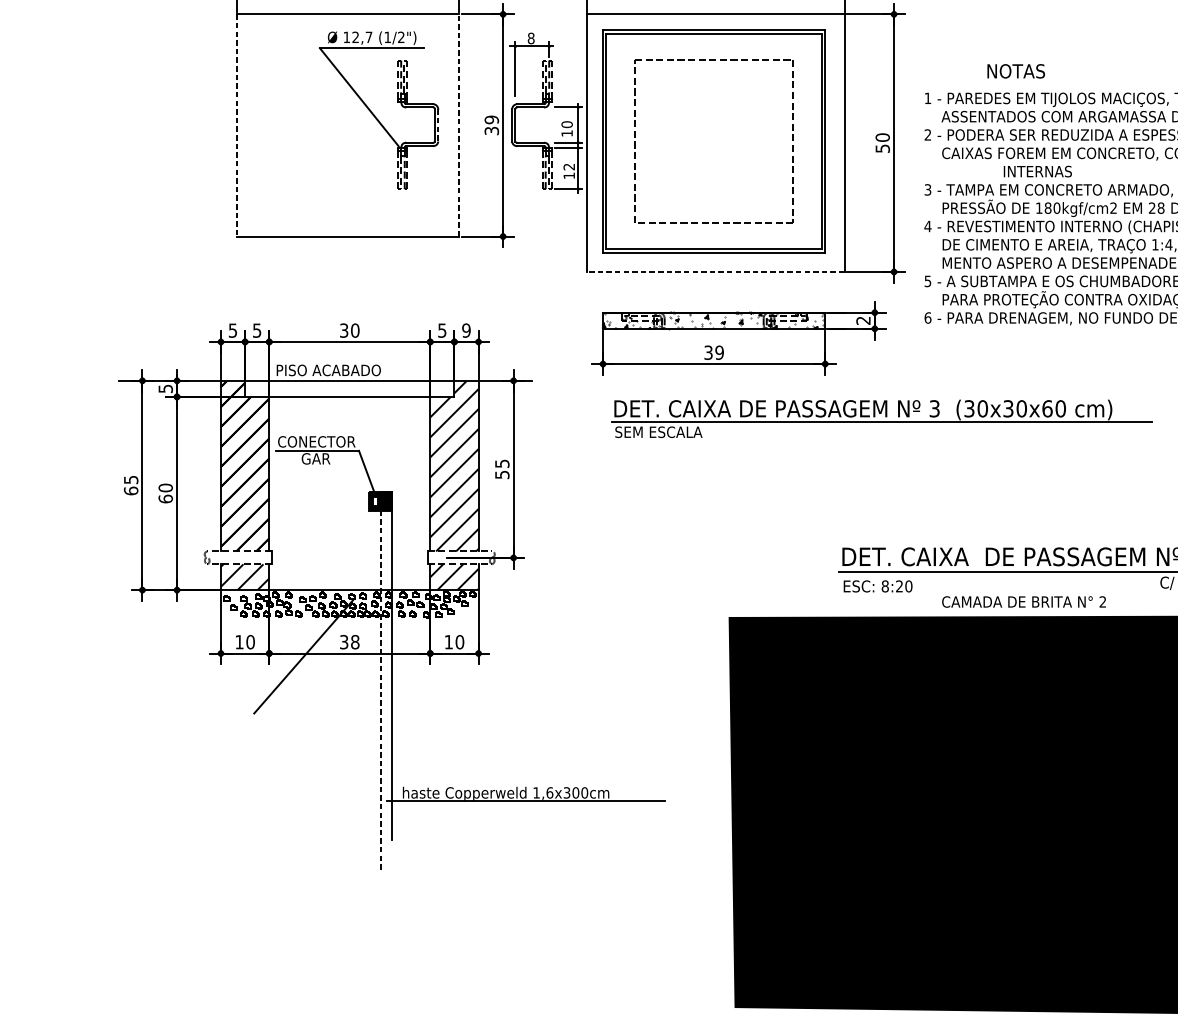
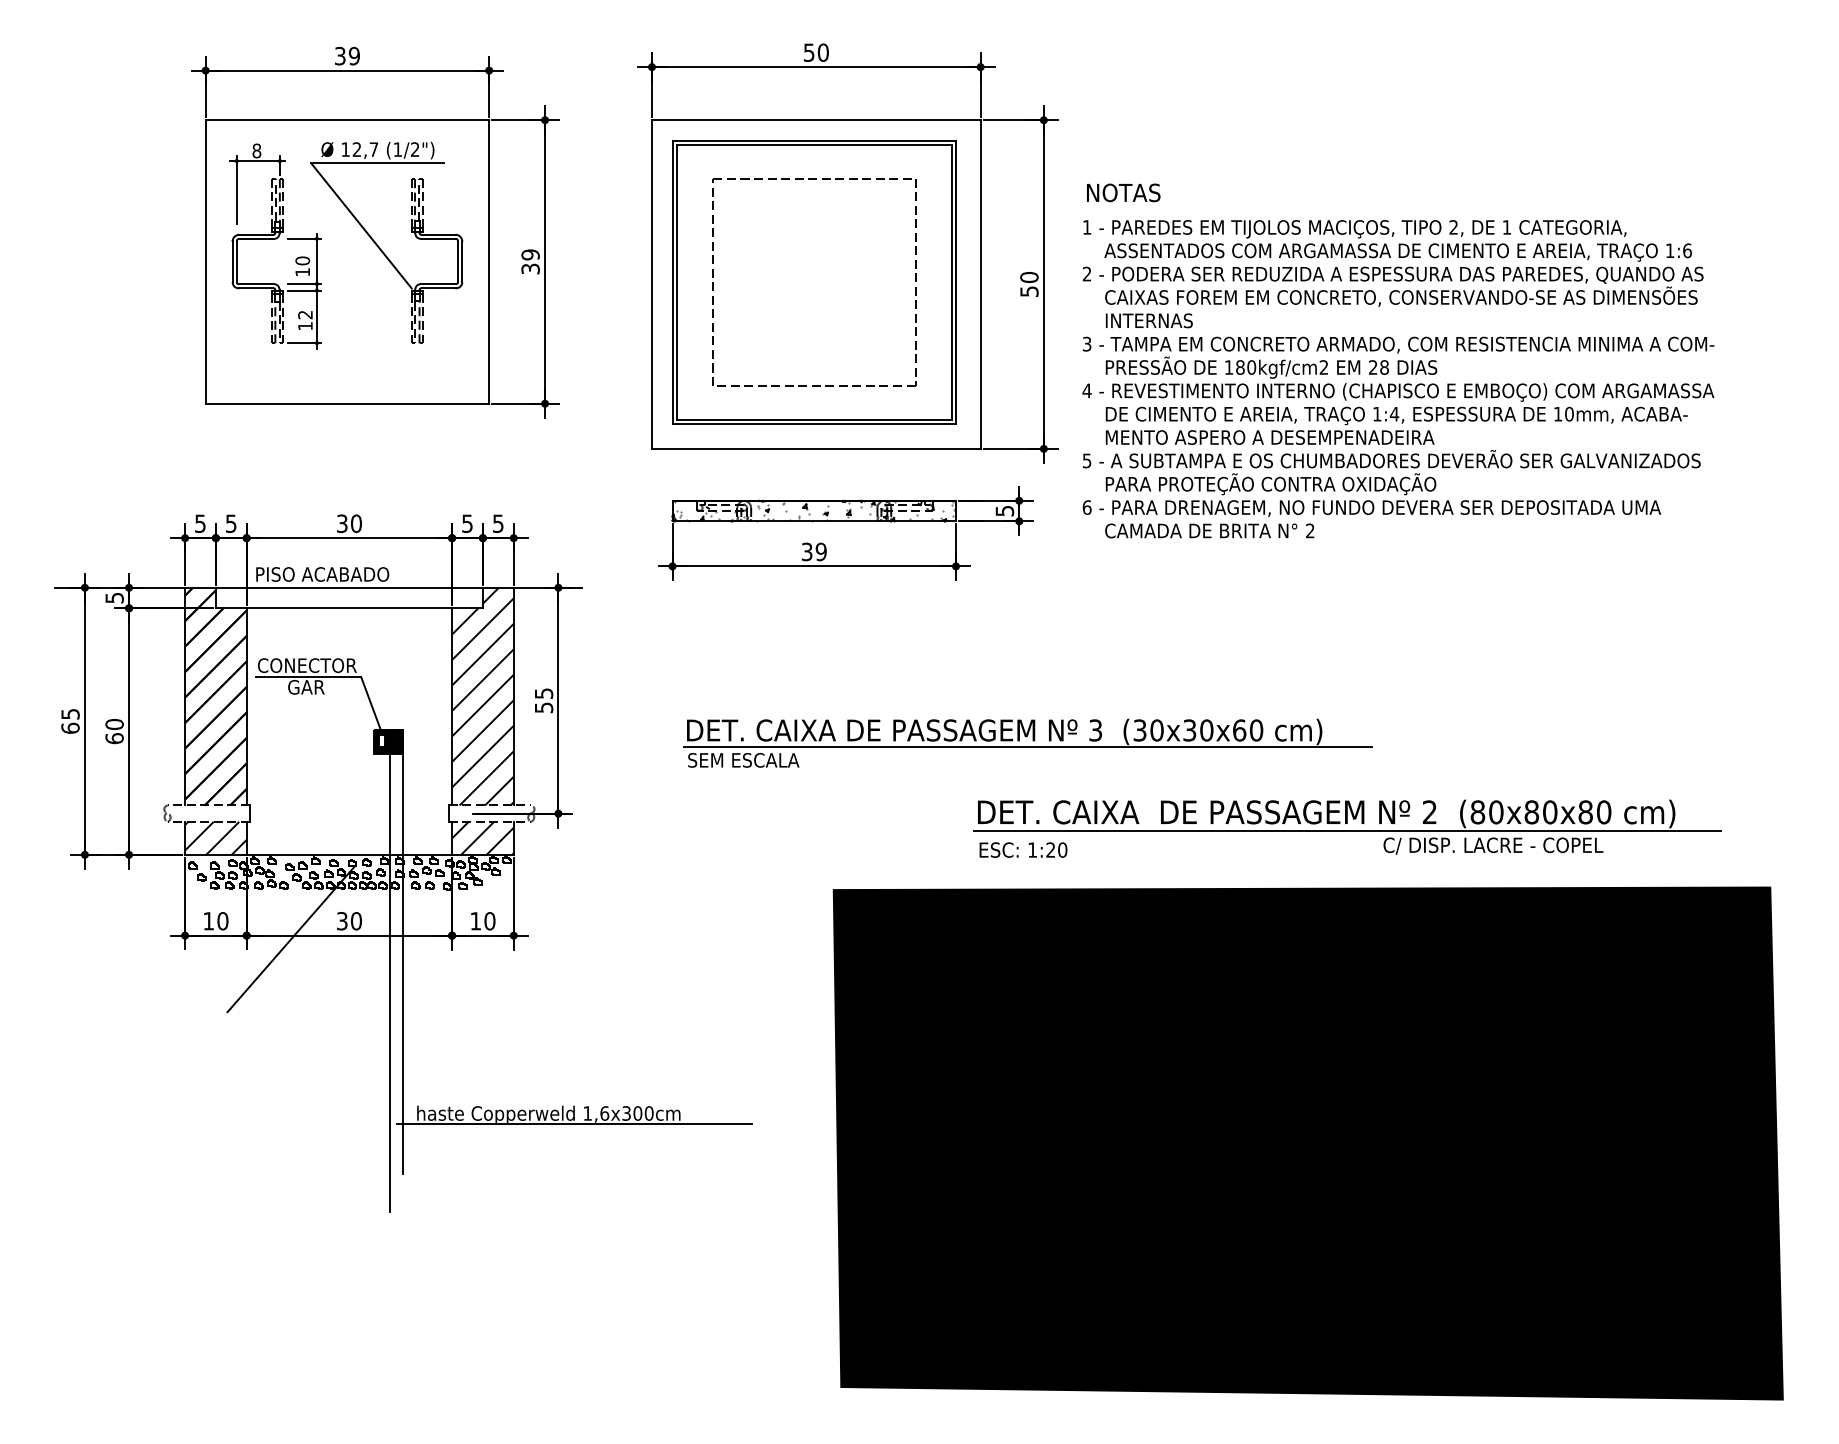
text: (1016, 71) -> (1123, 192), moved
part: (545, 107) -> (275, 239), moved
line: (236, 125) -> (205, 261), dashed -> solid
line: (438, 125) -> (462, 261), dashed -> solid
line: (459, 125) -> (489, 261), dashed -> solid
text: (1037, 171) -> (1148, 320), moved
line: (715, 271) -> (815, 448), dashed -> solid
text: (863, 321) -> (1004, 511), 2 -> 5
text: (465, 330) -> (497, 523), 9 -> 5
part: (881, 418) -> (1027, 742), moved
text: (885, 585) -> (1032, 849), 8:20 -> 1:20
text: (1023, 601) -> (1209, 530), moved
text: (355, 642) -> (356, 921), 38 -> 30
line: (381, 691) -> (389, 983), dashed -> solid

